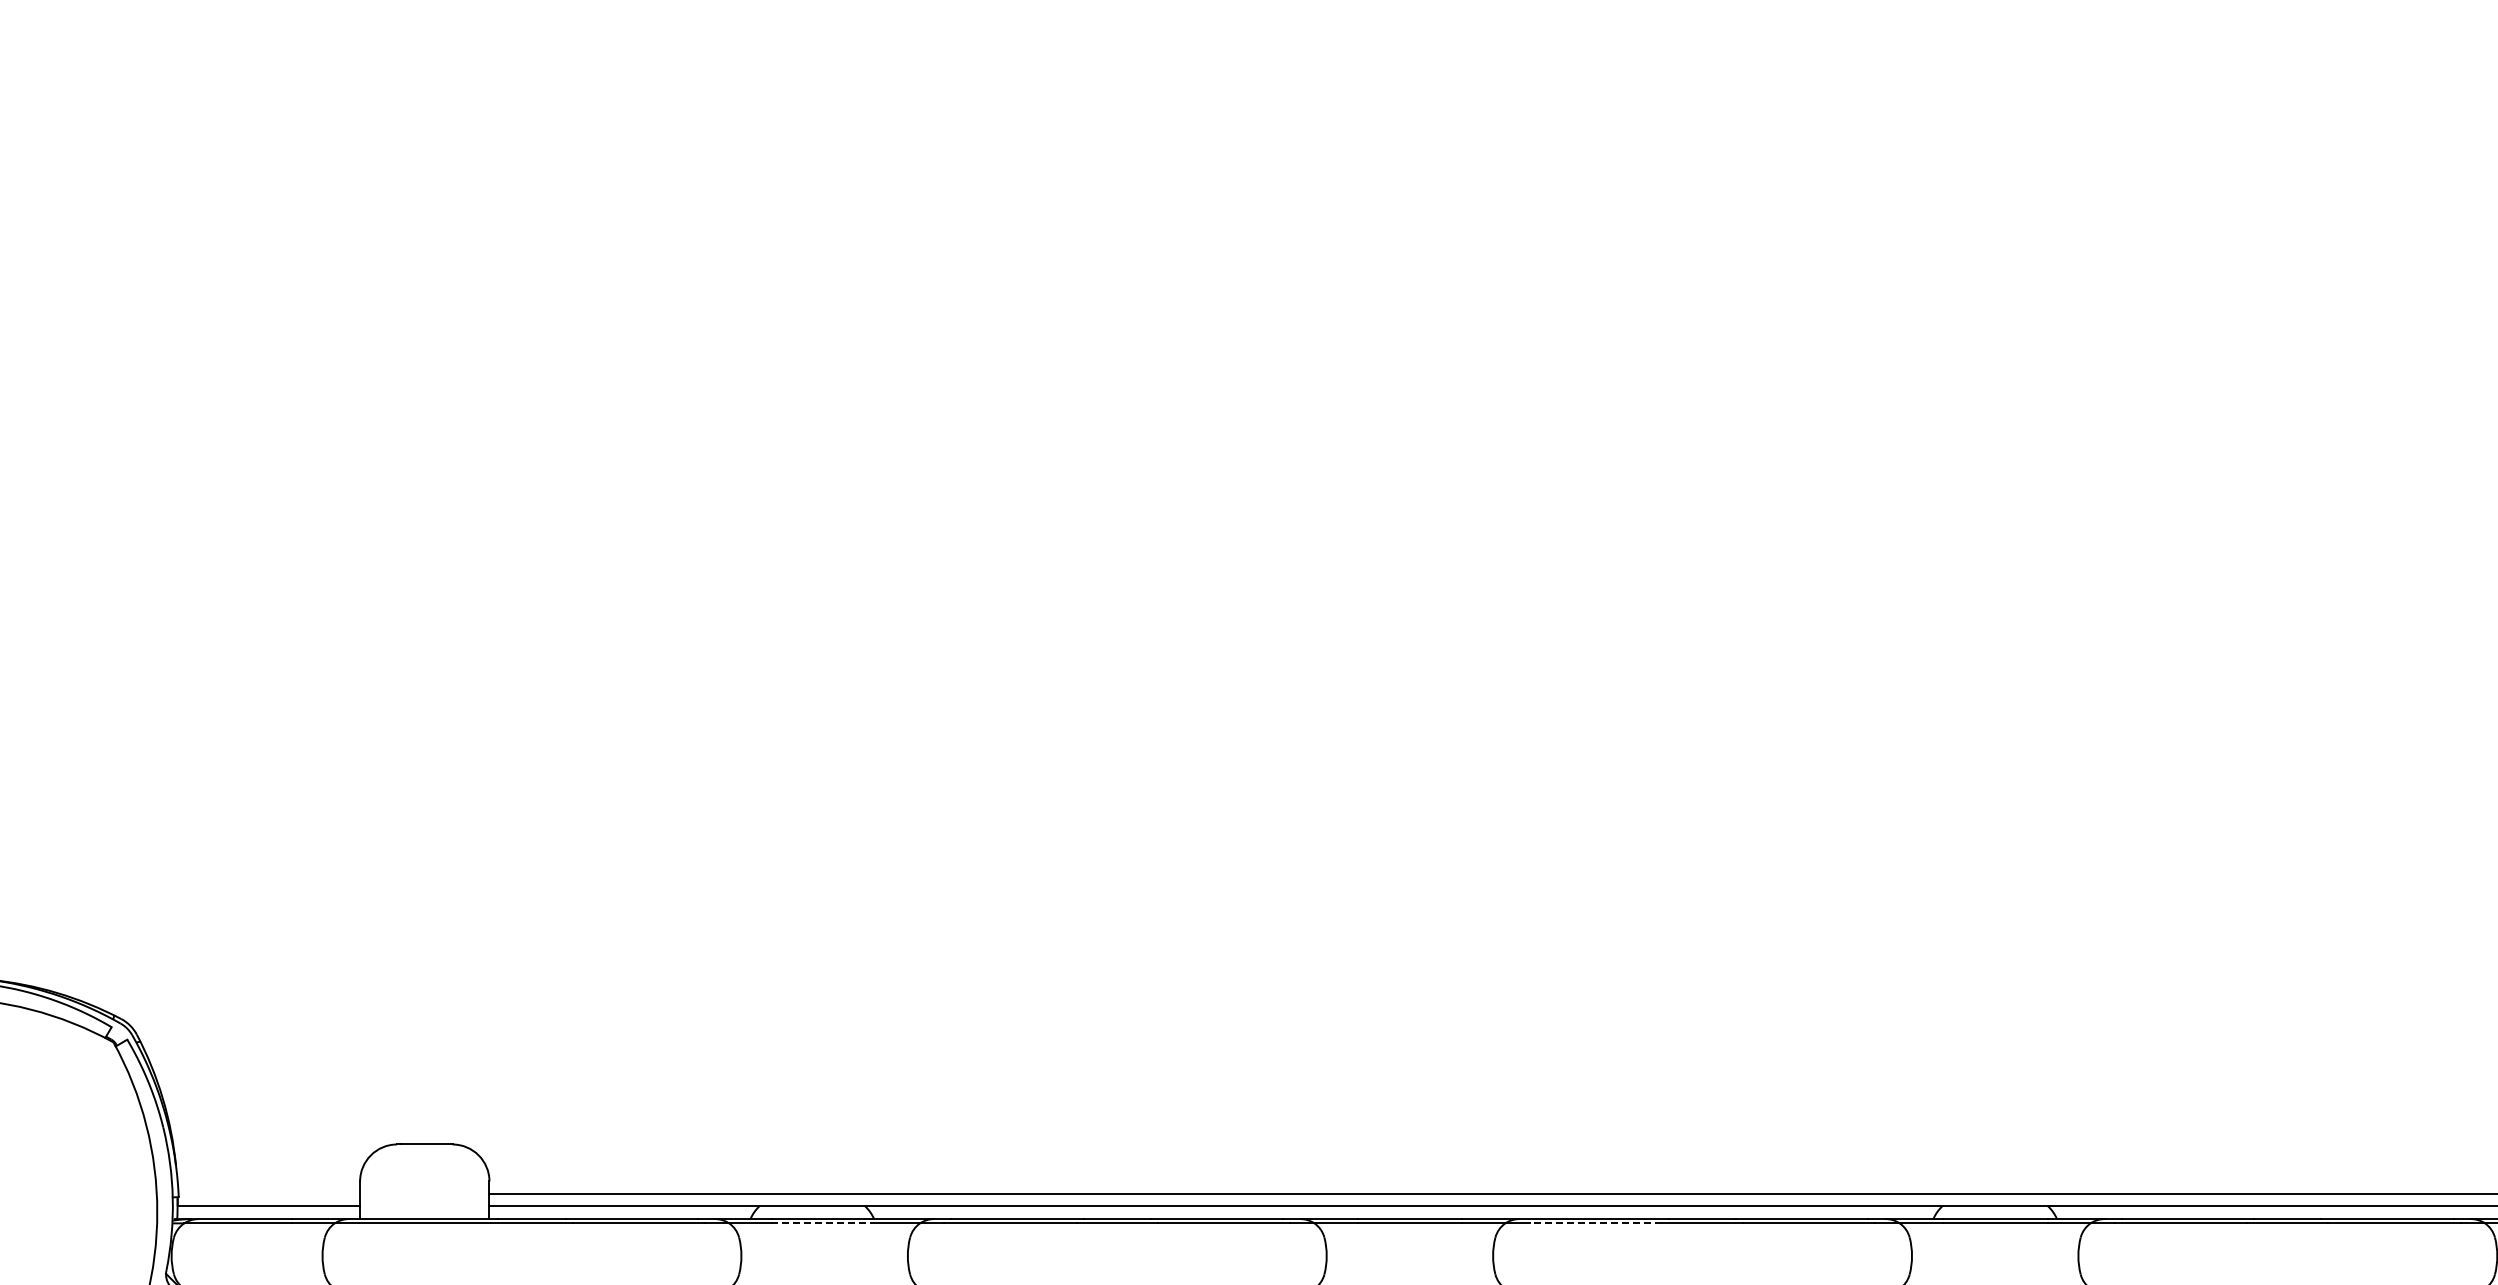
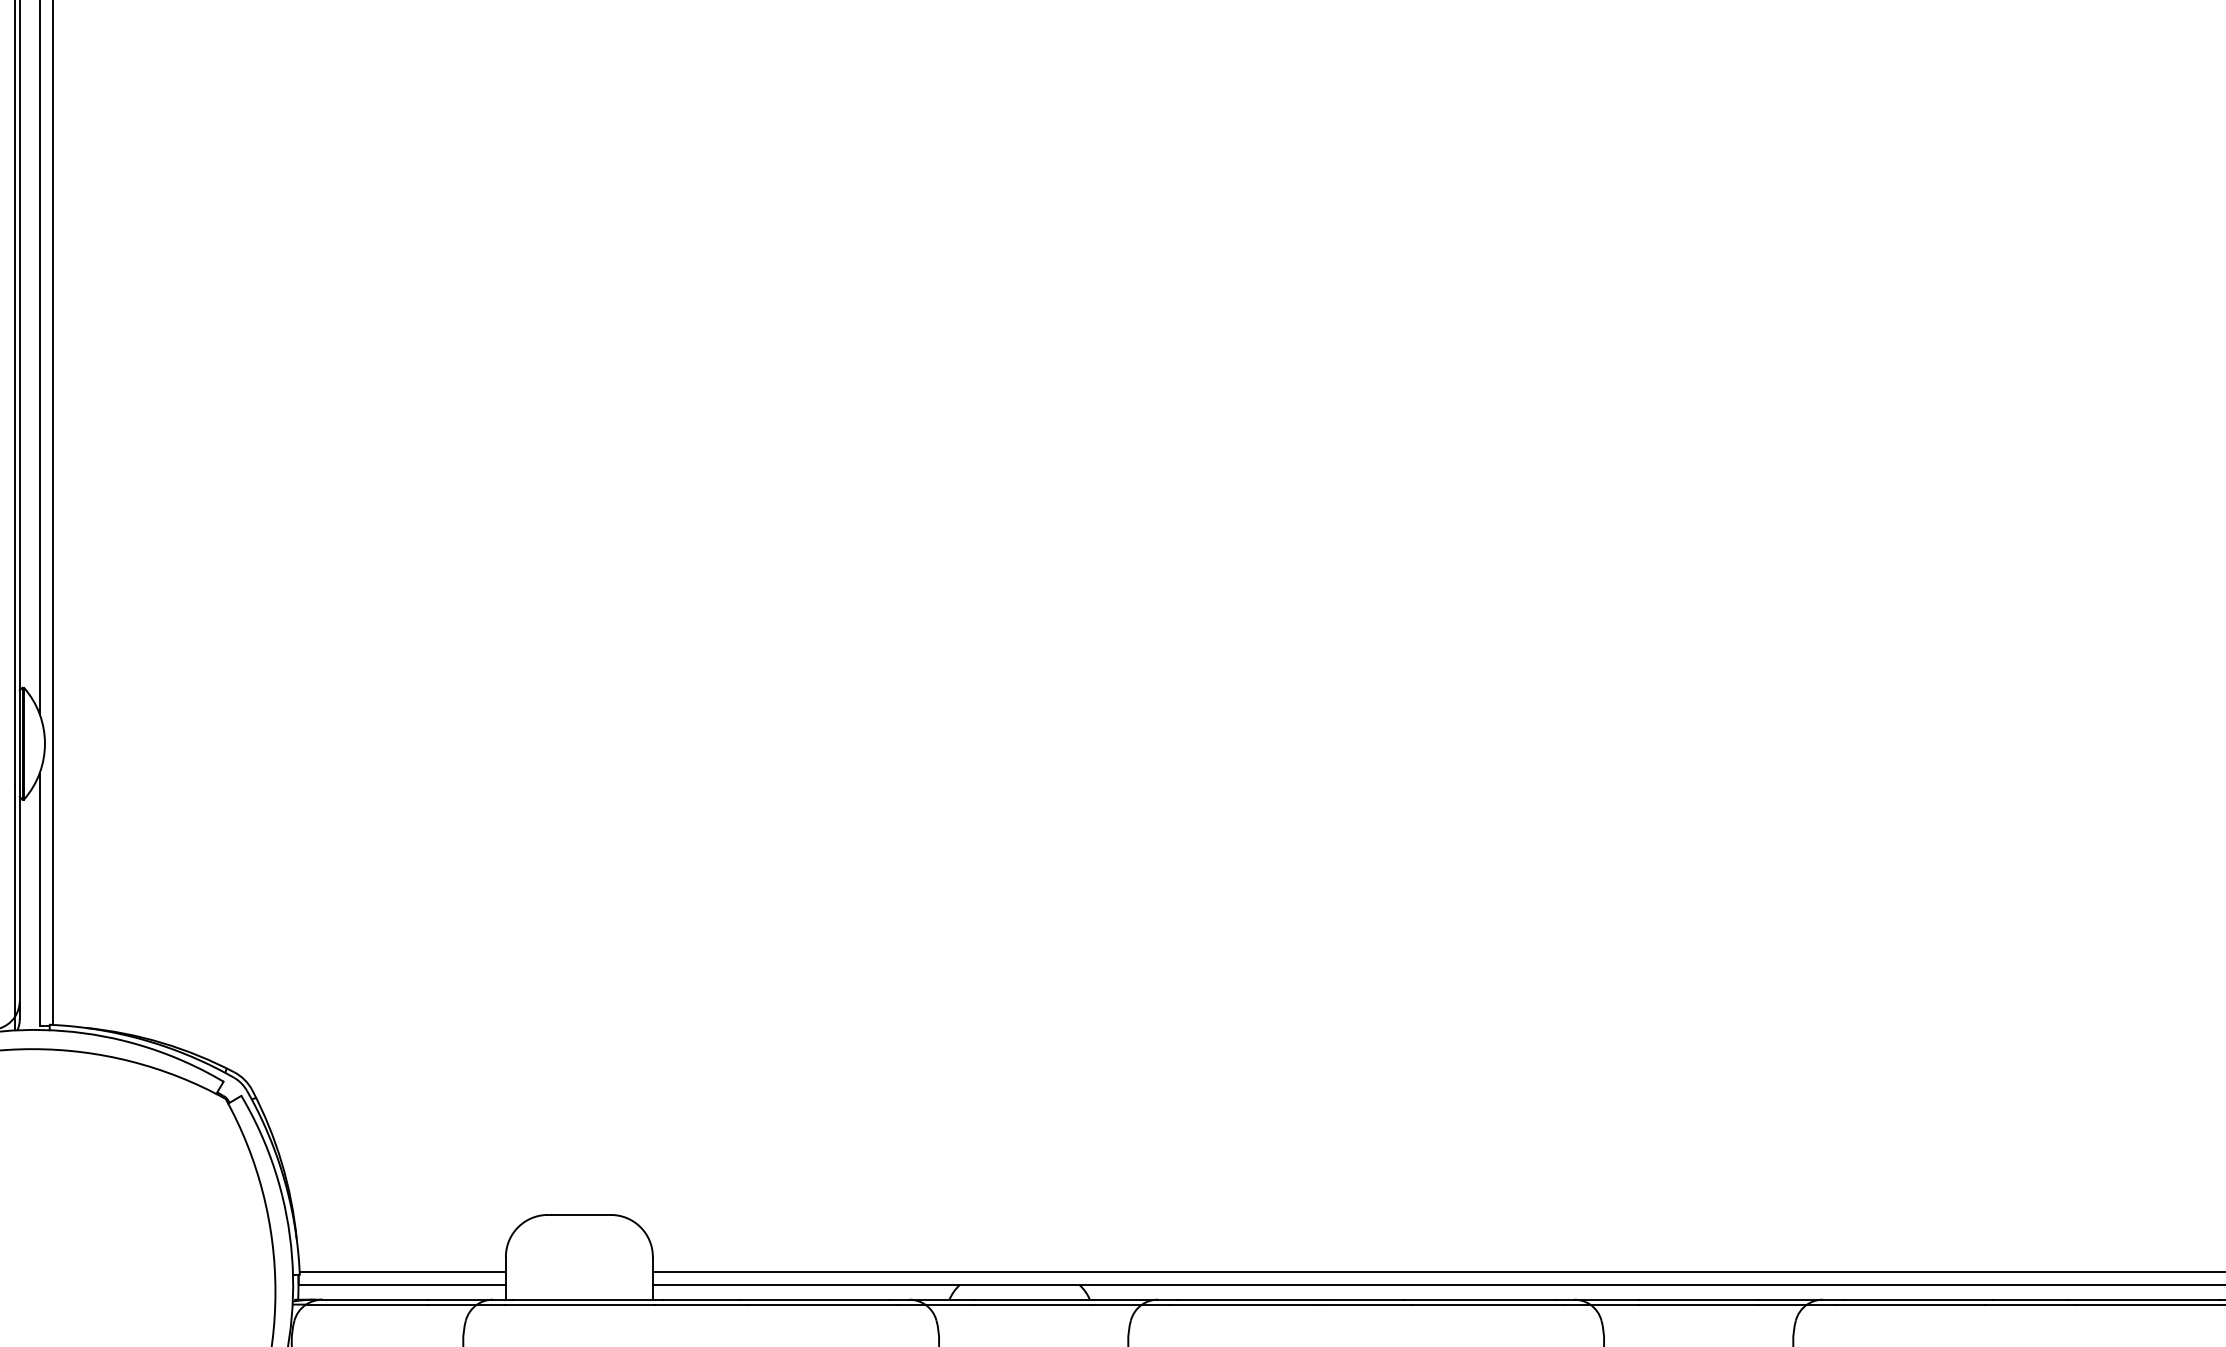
line: (269, 1194) -> (402, 1271), added
line: (824, 1223) -> (1033, 1304), dashed -> solid
line: (1595, 1223) -> (1909, 1304), dashed -> solid

